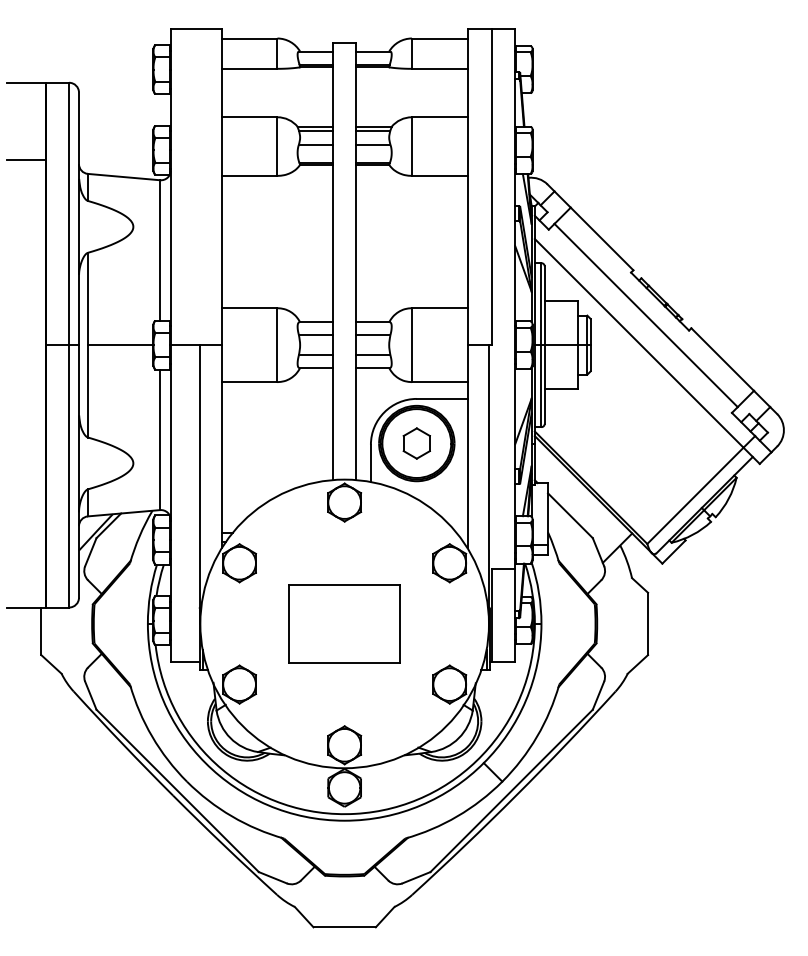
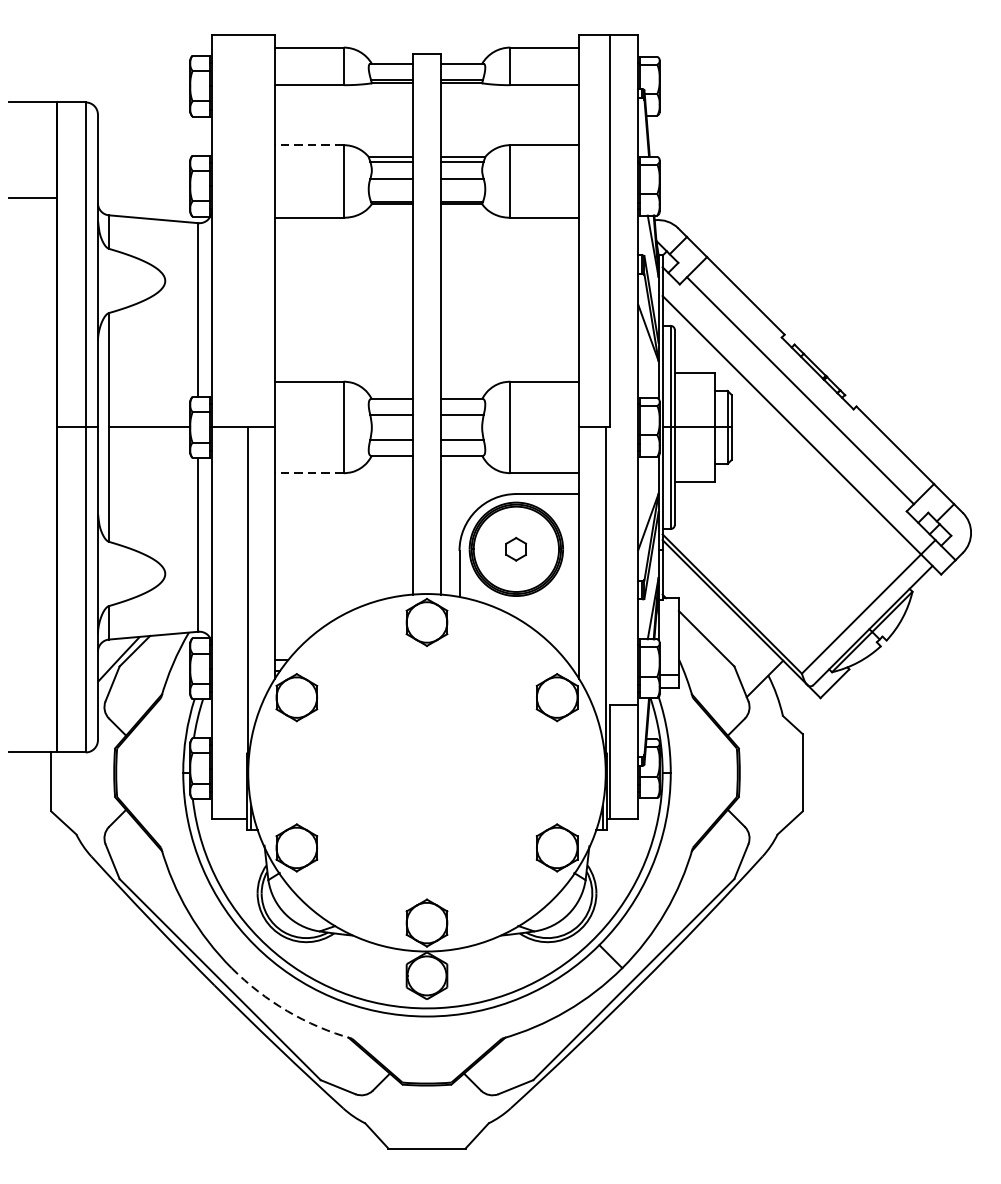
line: (249, 117) -> (309, 145), solid -> dashed
line: (249, 382) -> (309, 473), solid -> dashed
part: (416, 443) -> (515, 549), size x0.6
part: (344, 623) -> (426, 772), removed
arc: (231, 816) -> (286, 1011), solid -> dashed

